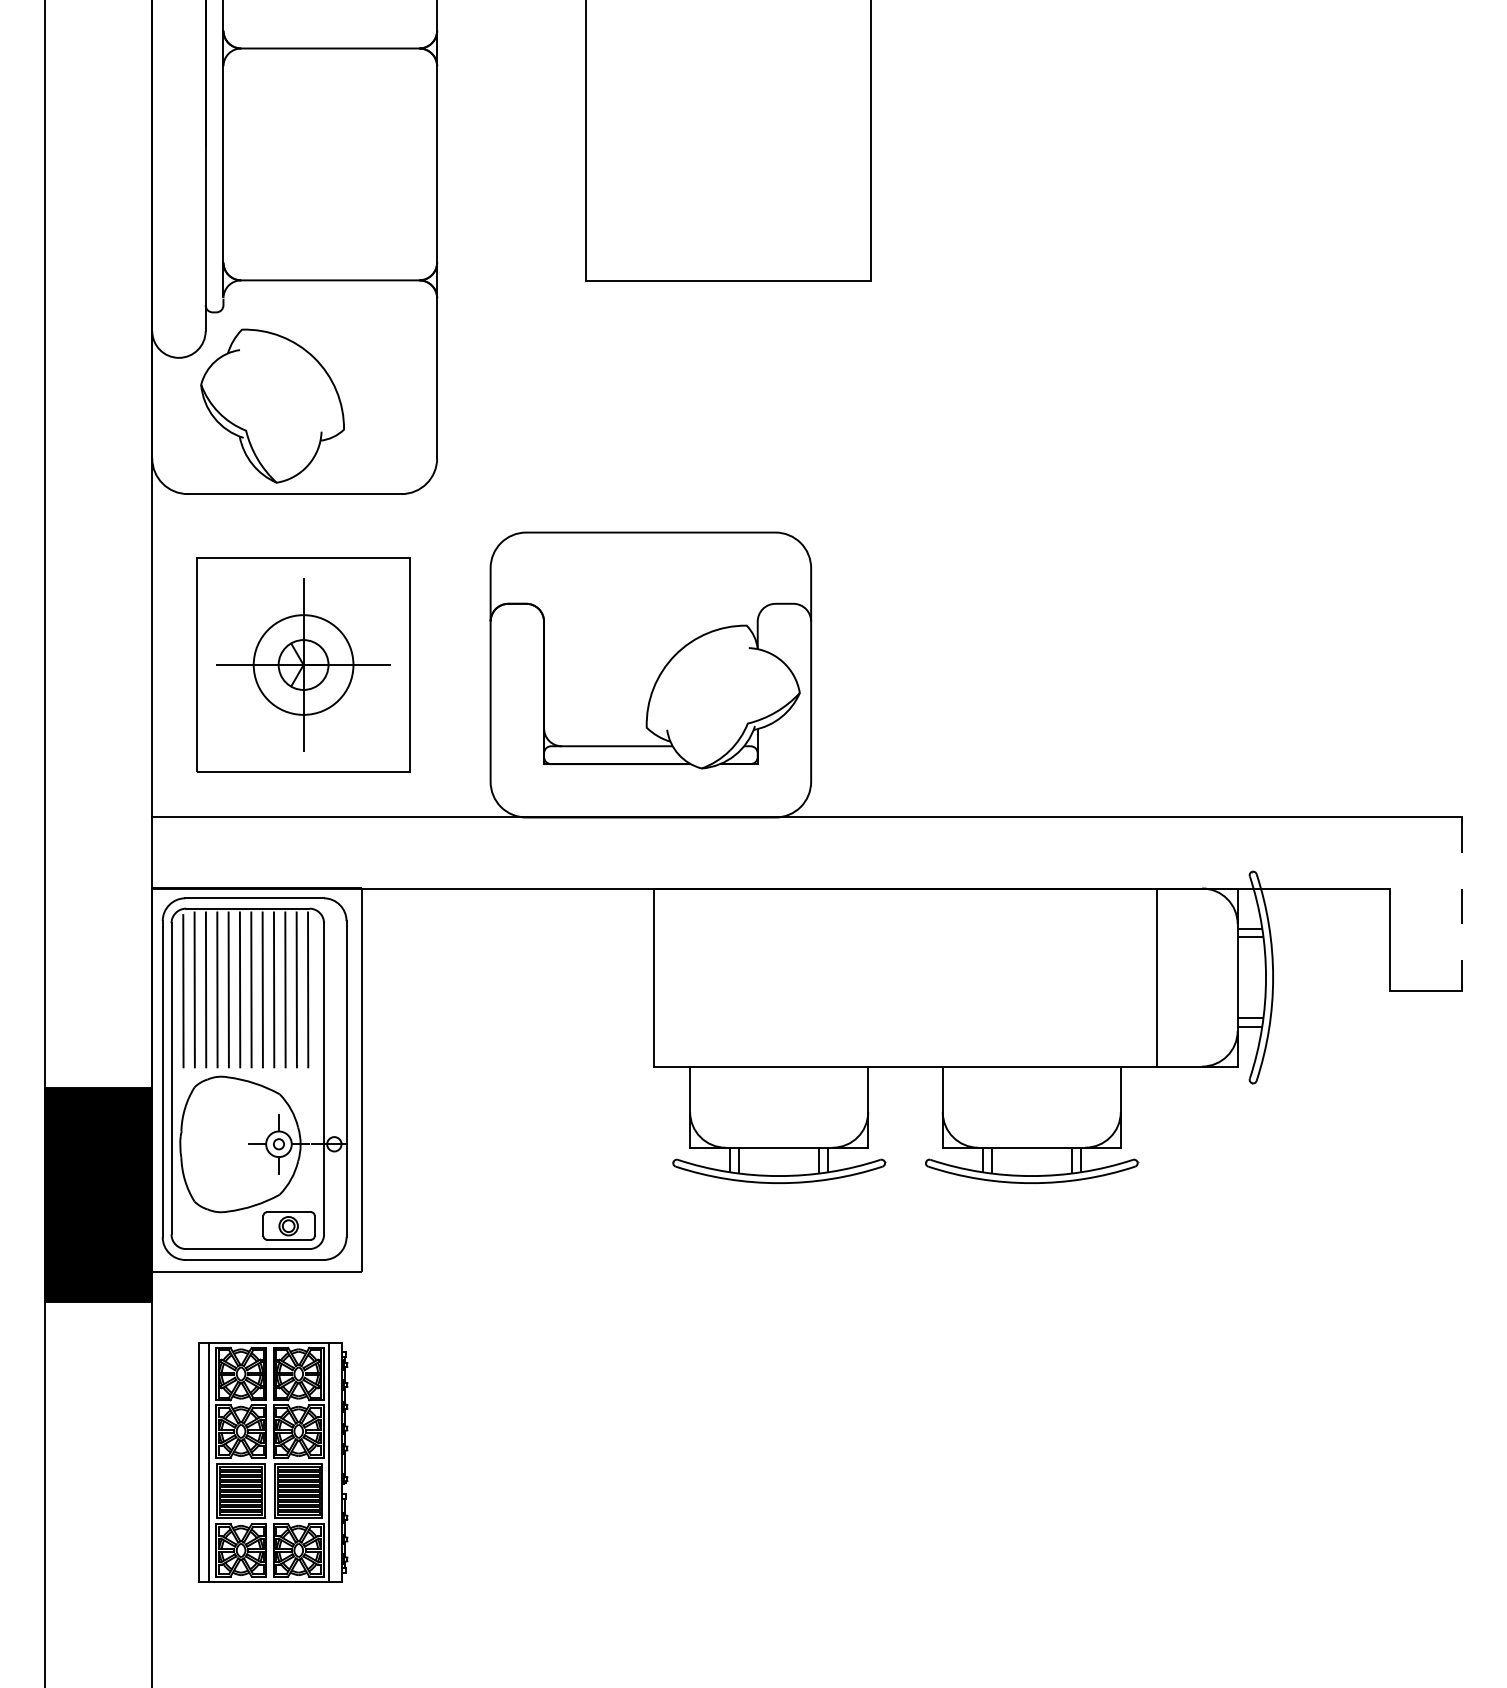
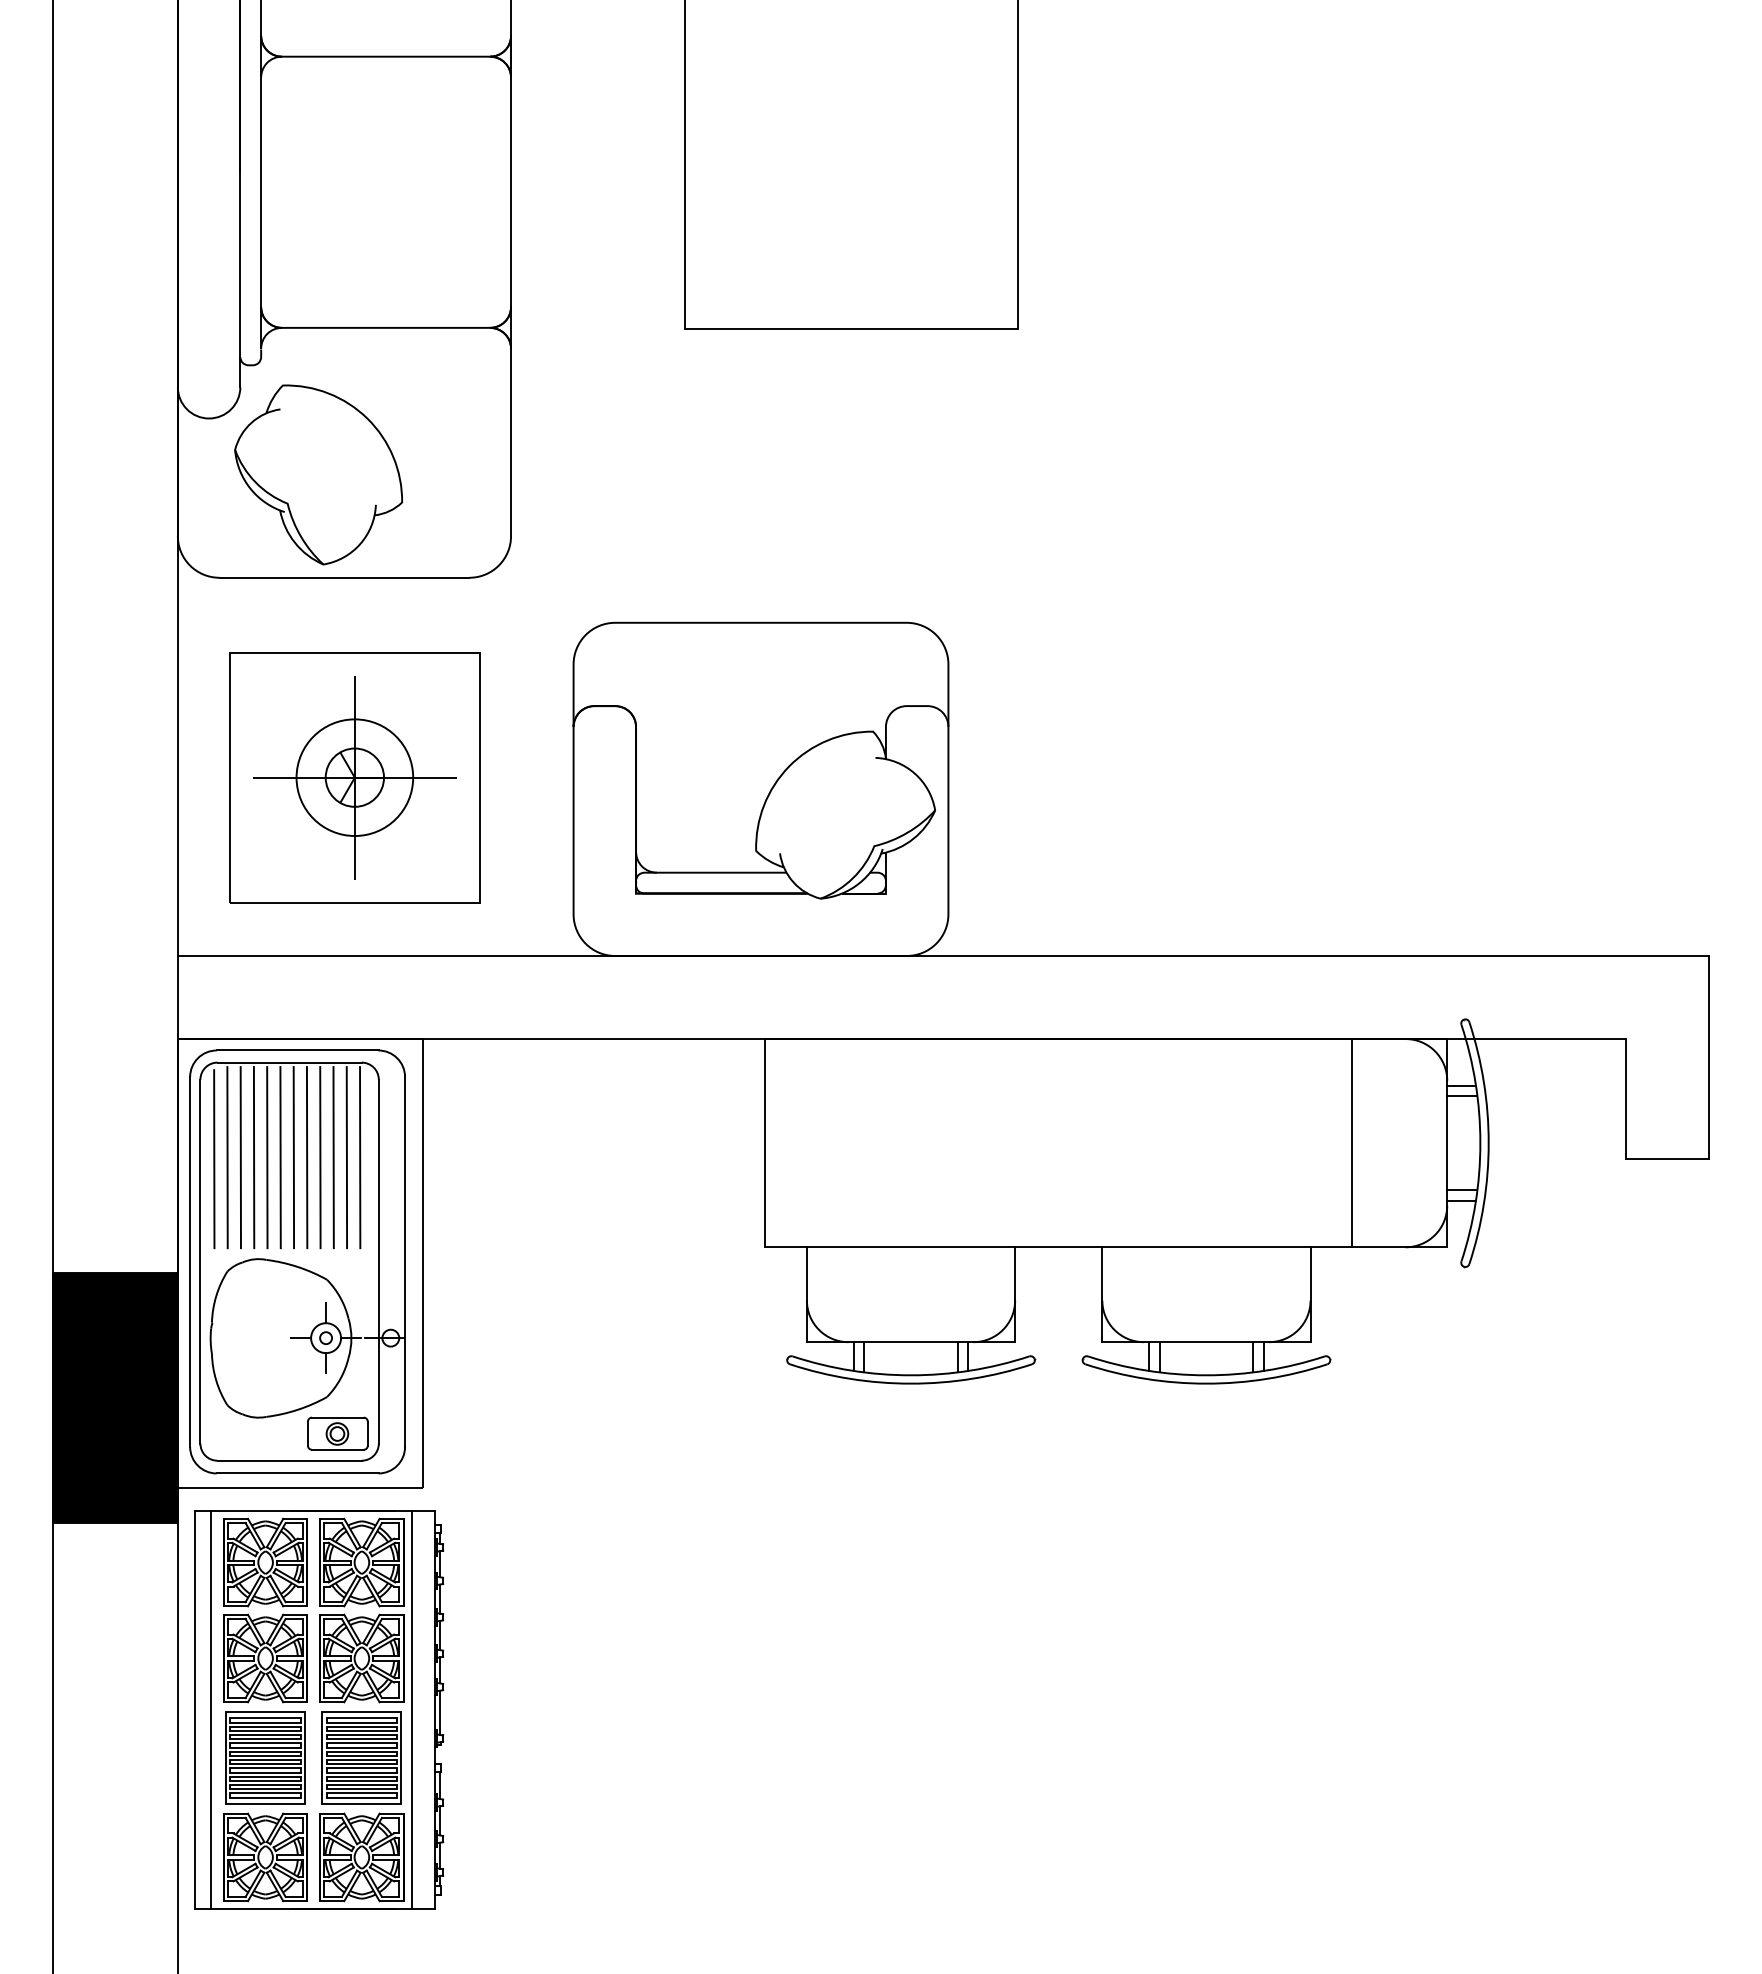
line: (1461, 904) -> (1709, 1057), dashed -> solid
part: (273, 1461) -> (319, 1709), size x1.43

